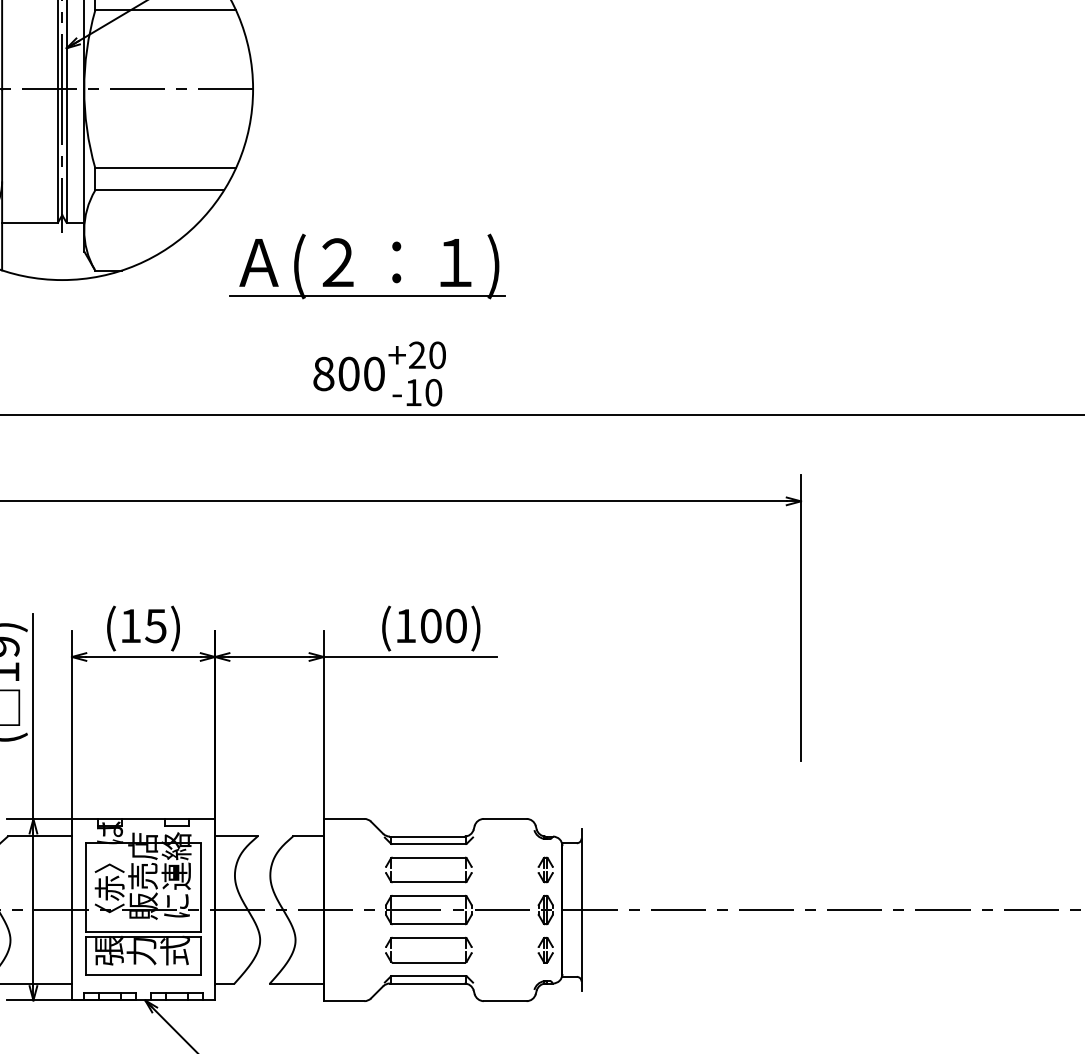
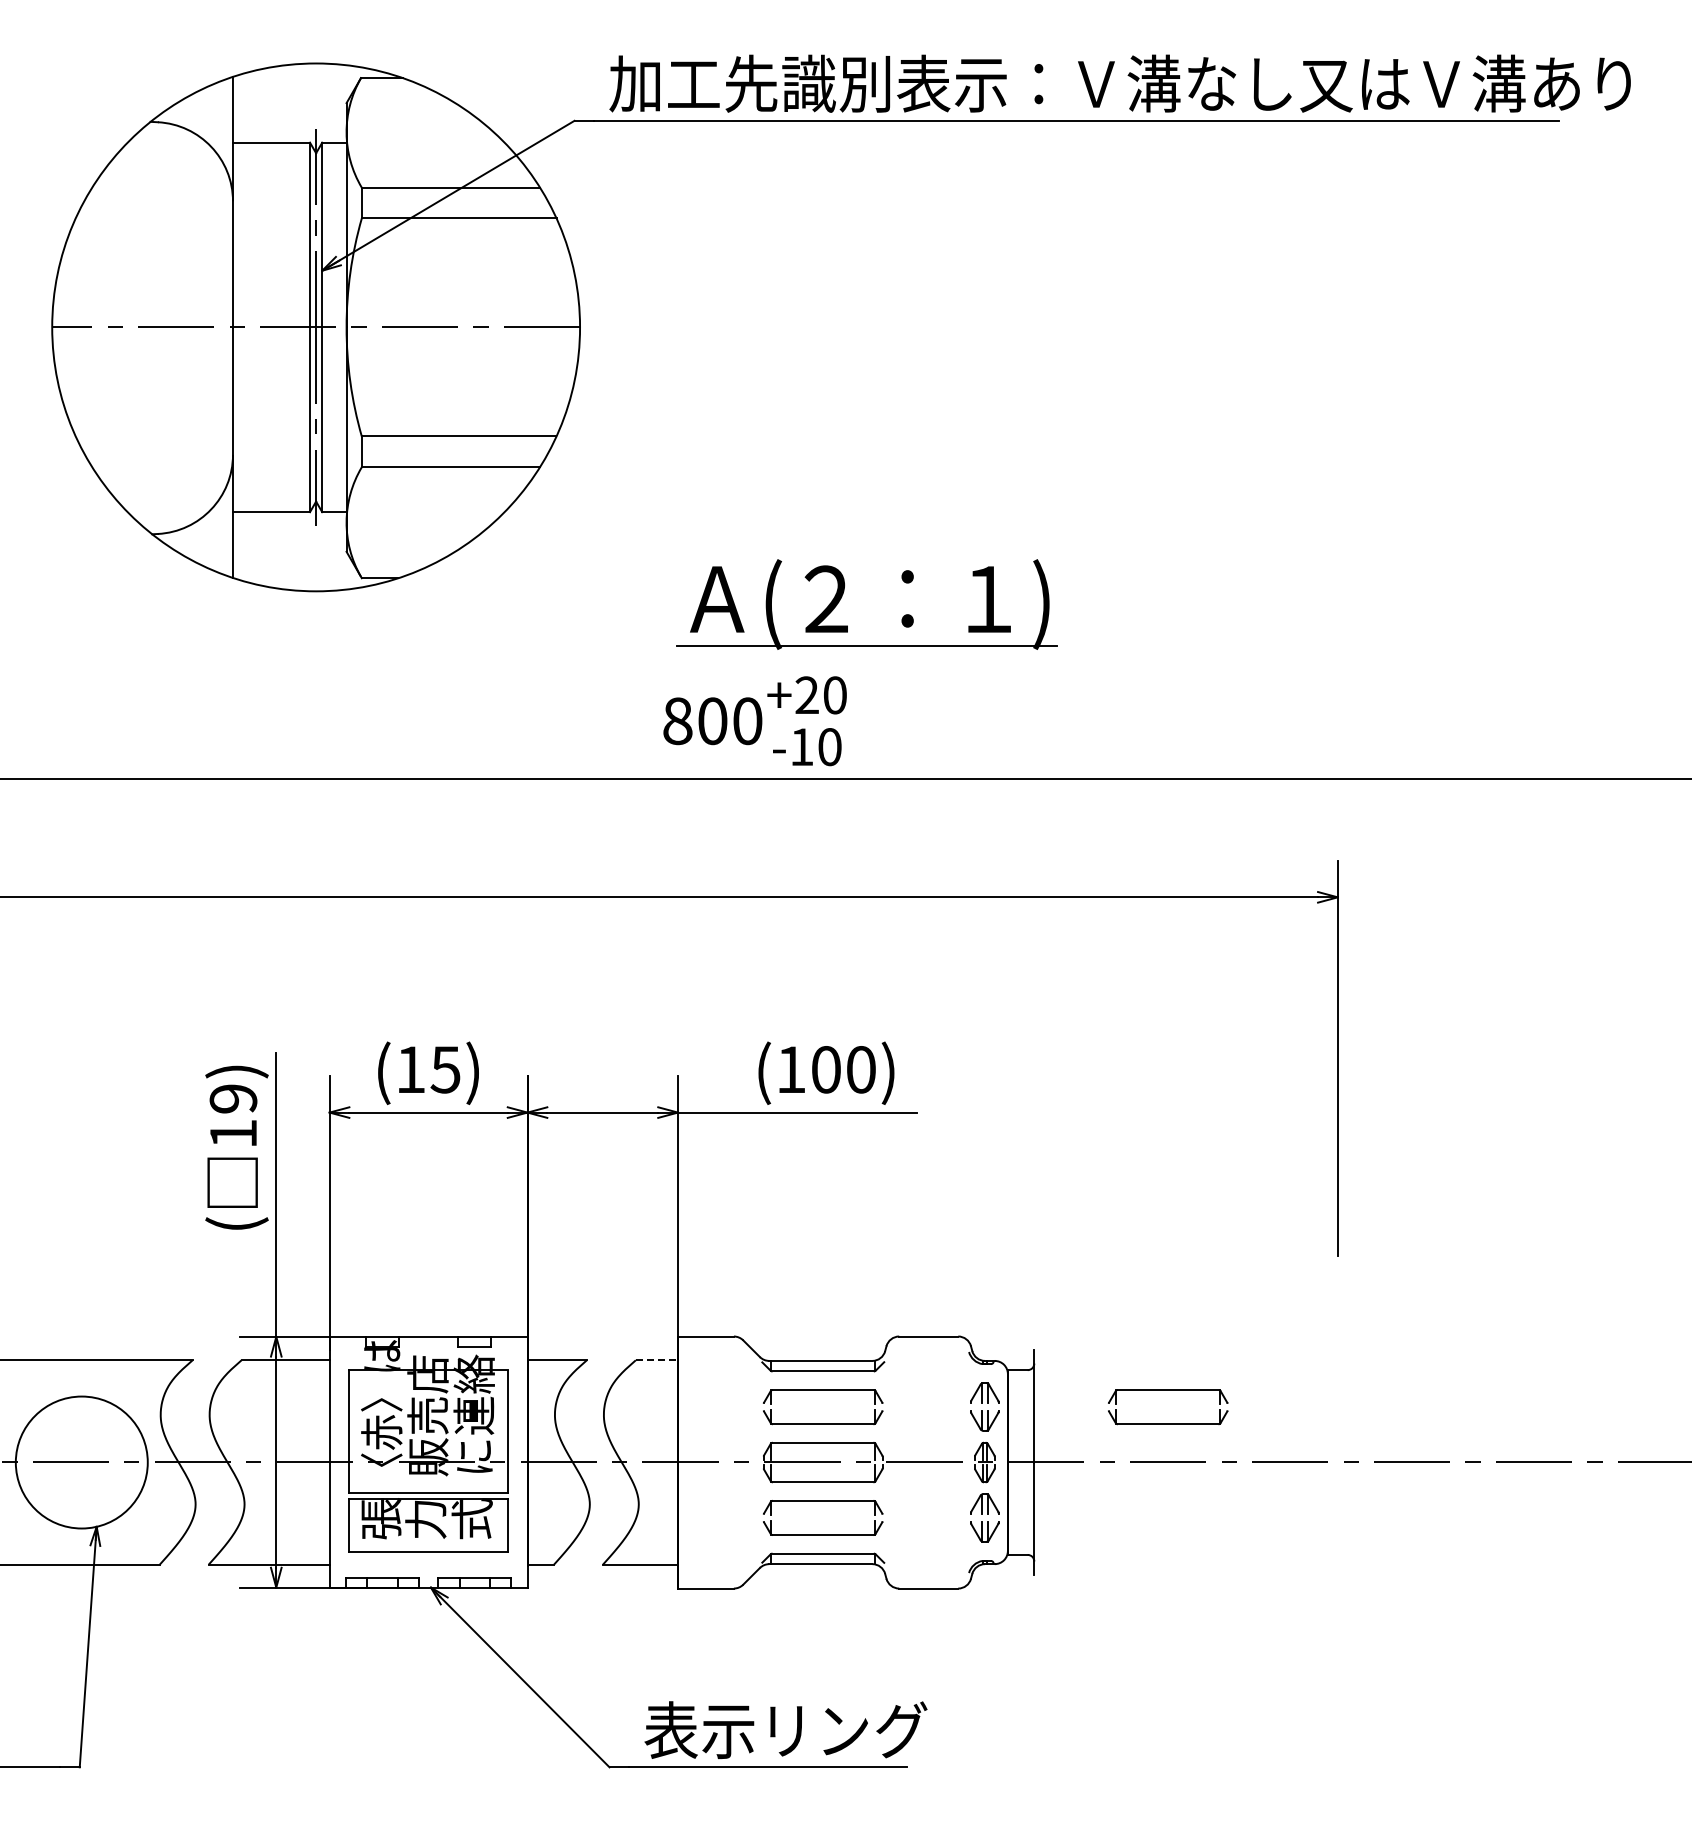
part: (350, 259) -> (843, 594), moved
line: (309, 836) -> (657, 1360), solid -> dashed
part: (545, 870) -> (984, 1407), size x1.4
part: (678, 881) -> (1168, 1423), added
part: (545, 949) -> (984, 1517), size x1.4

